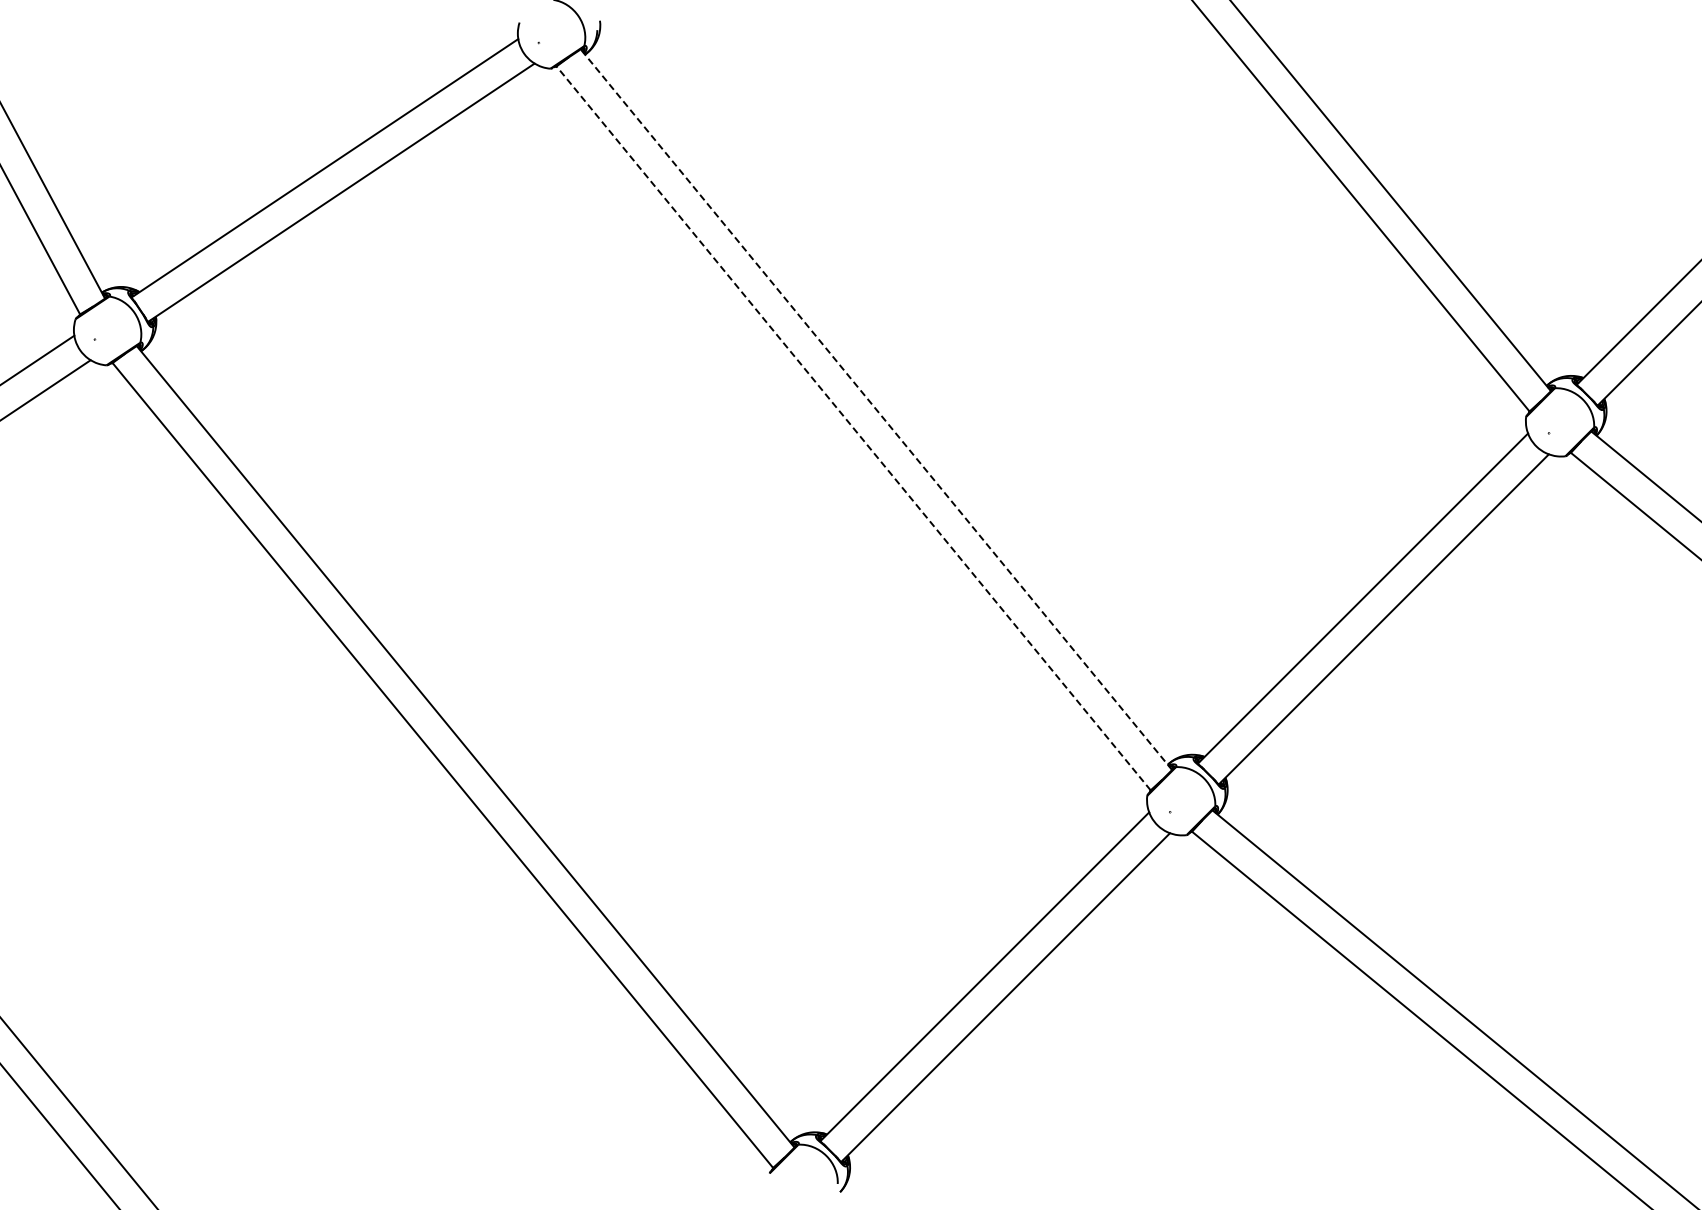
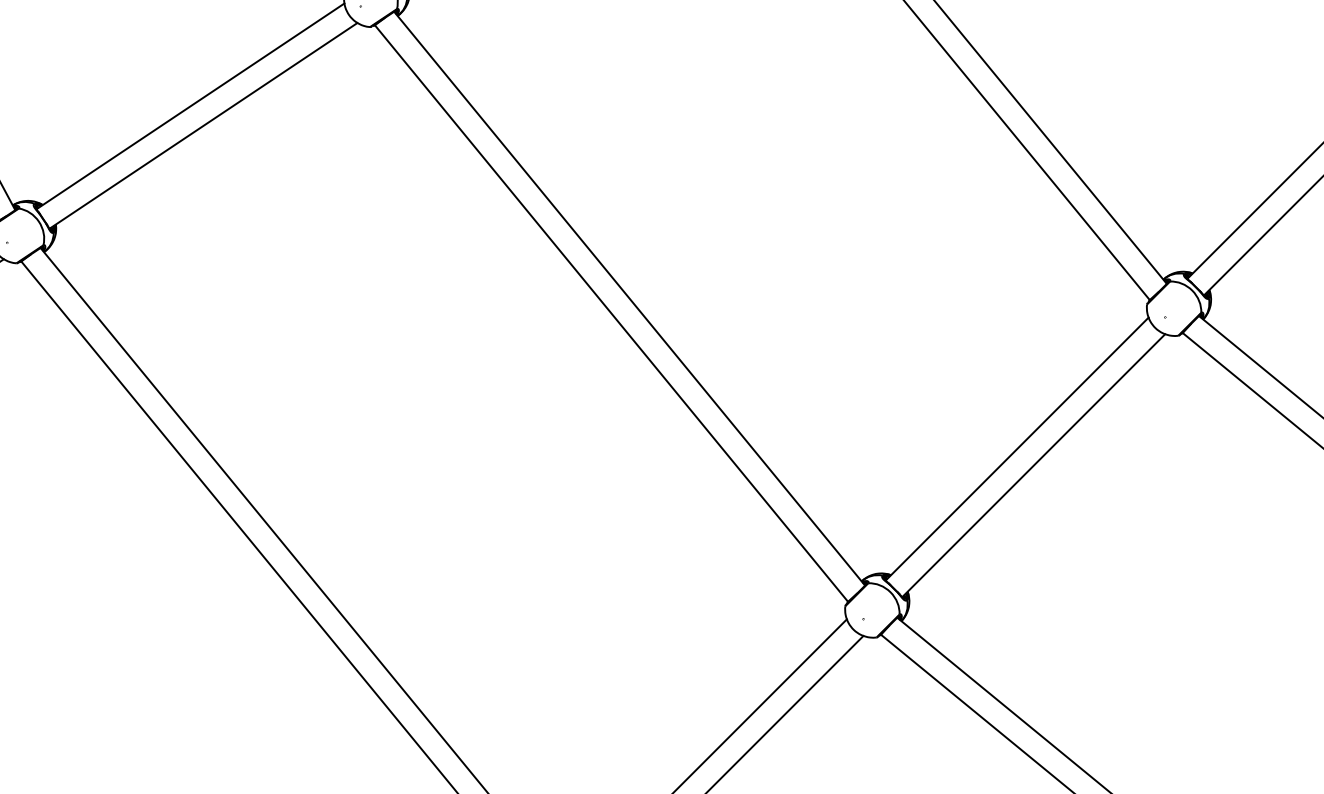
line: (876, 409) -> (629, 298), dashed -> solid
line: (853, 428) -> (611, 313), dashed -> solid

